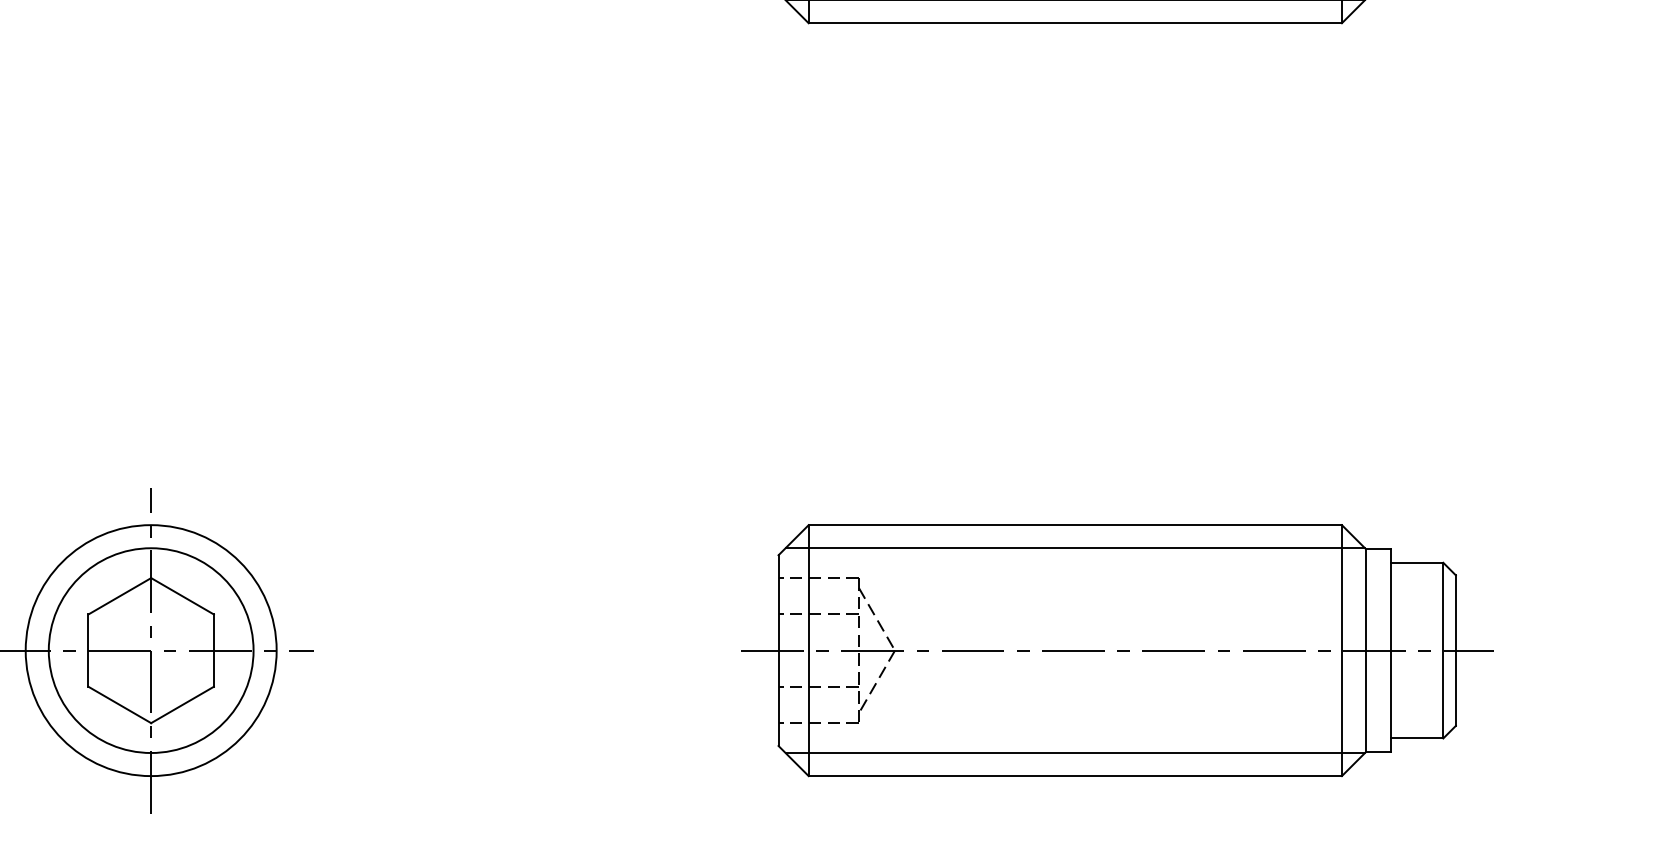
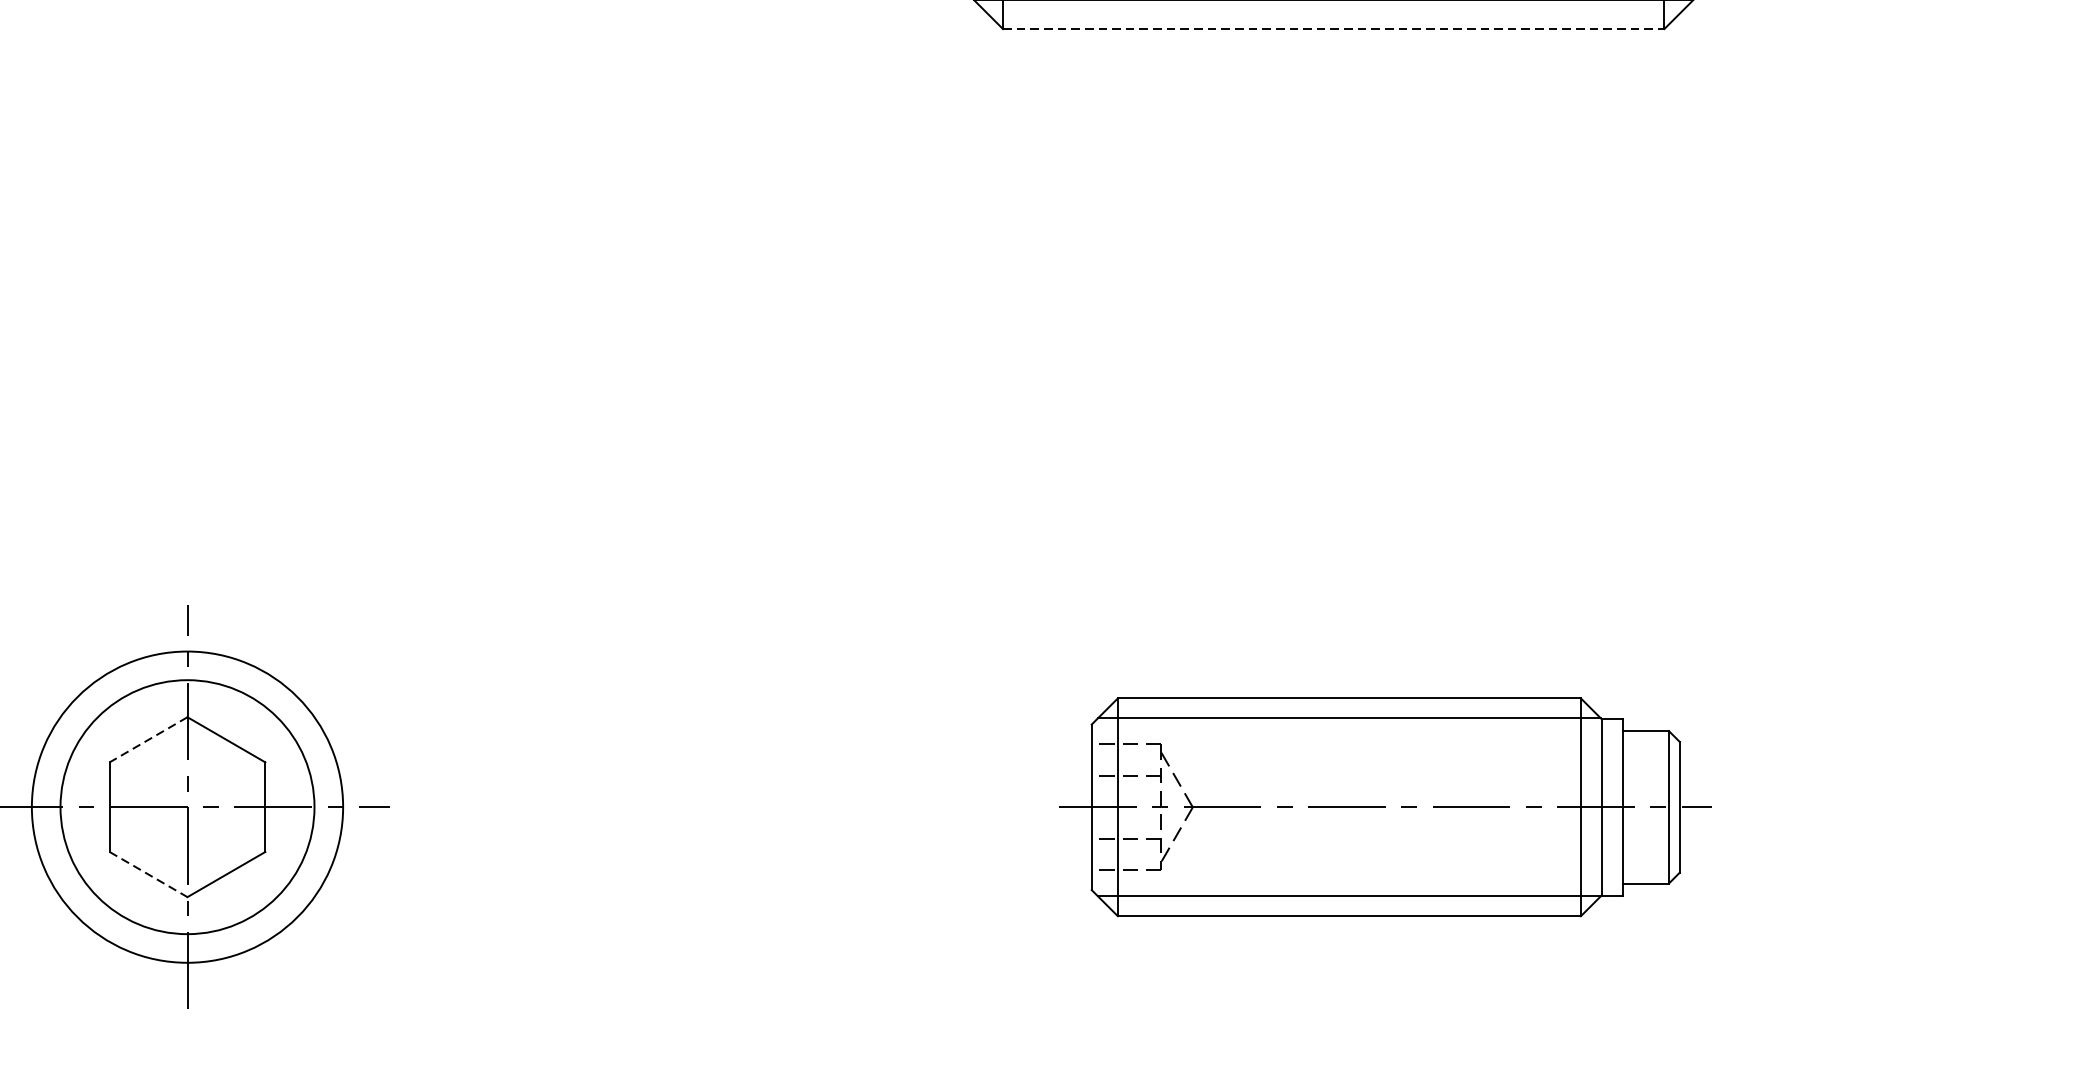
line: (1075, 23) -> (1333, 29), solid -> dashed
line: (119, 596) -> (148, 740), solid -> dashed
part: (1117, 650) -> (1386, 807), size x0.7
line: (120, 705) -> (149, 875), solid -> dashed

